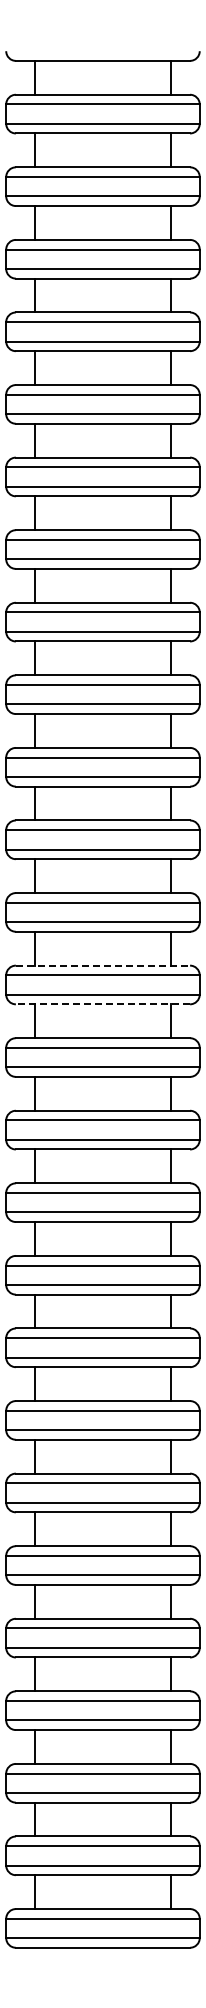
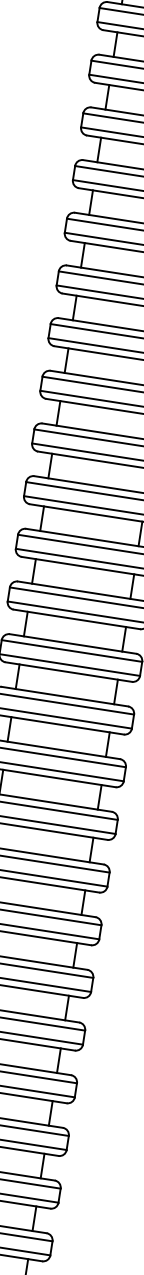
line: (103, 965) -> (73, 643), dashed -> solid
line: (102, 1004) -> (68, 672), dashed -> solid

